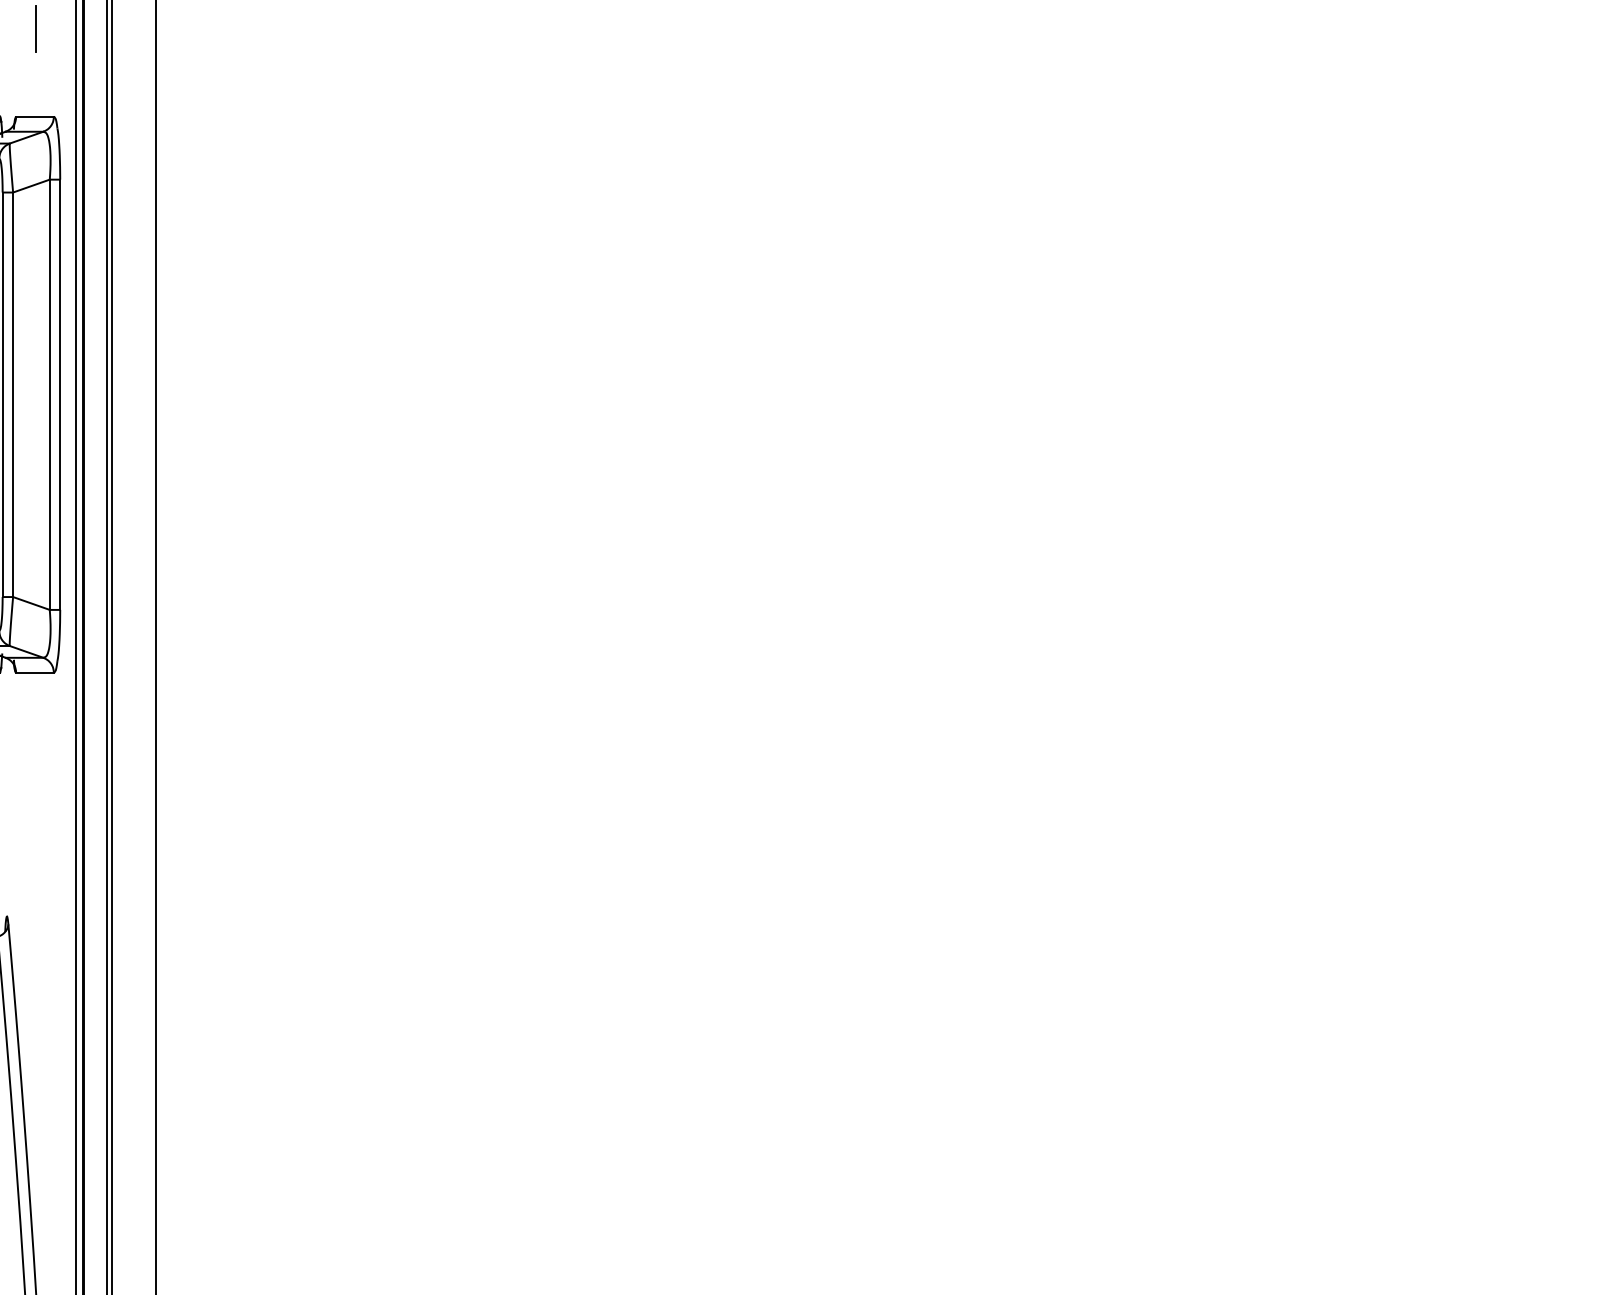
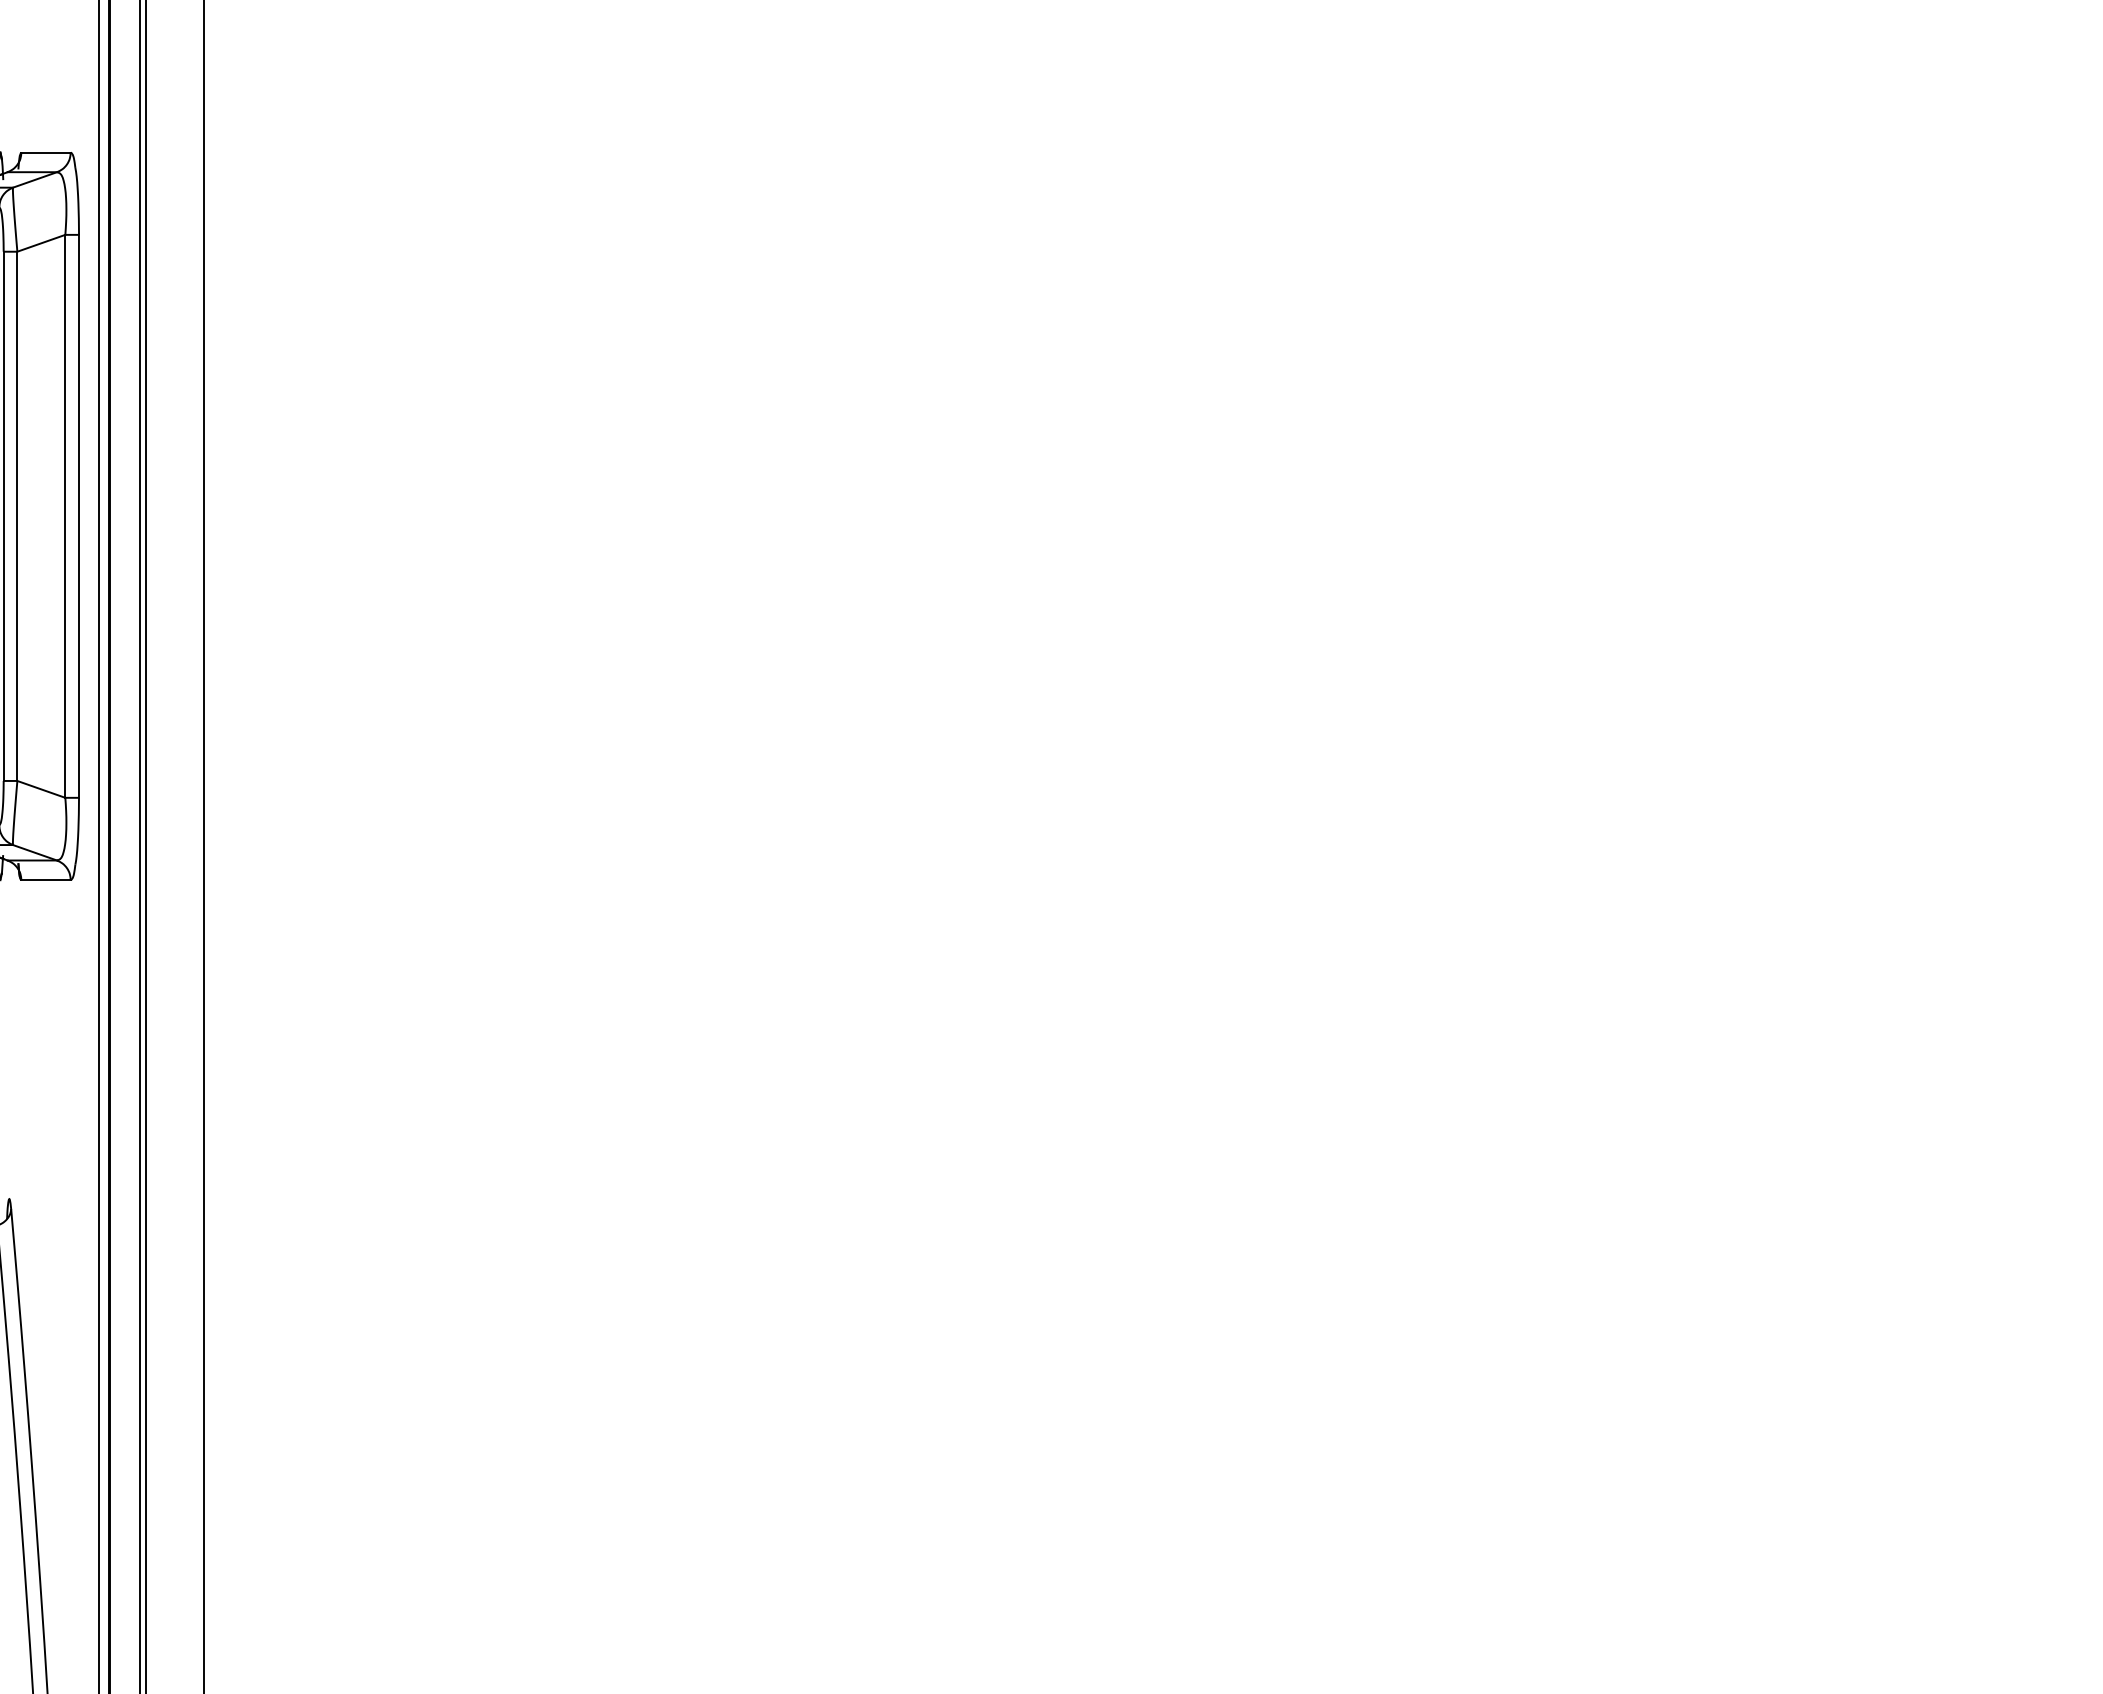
line: (36, 28) -> (47, 37), removed

